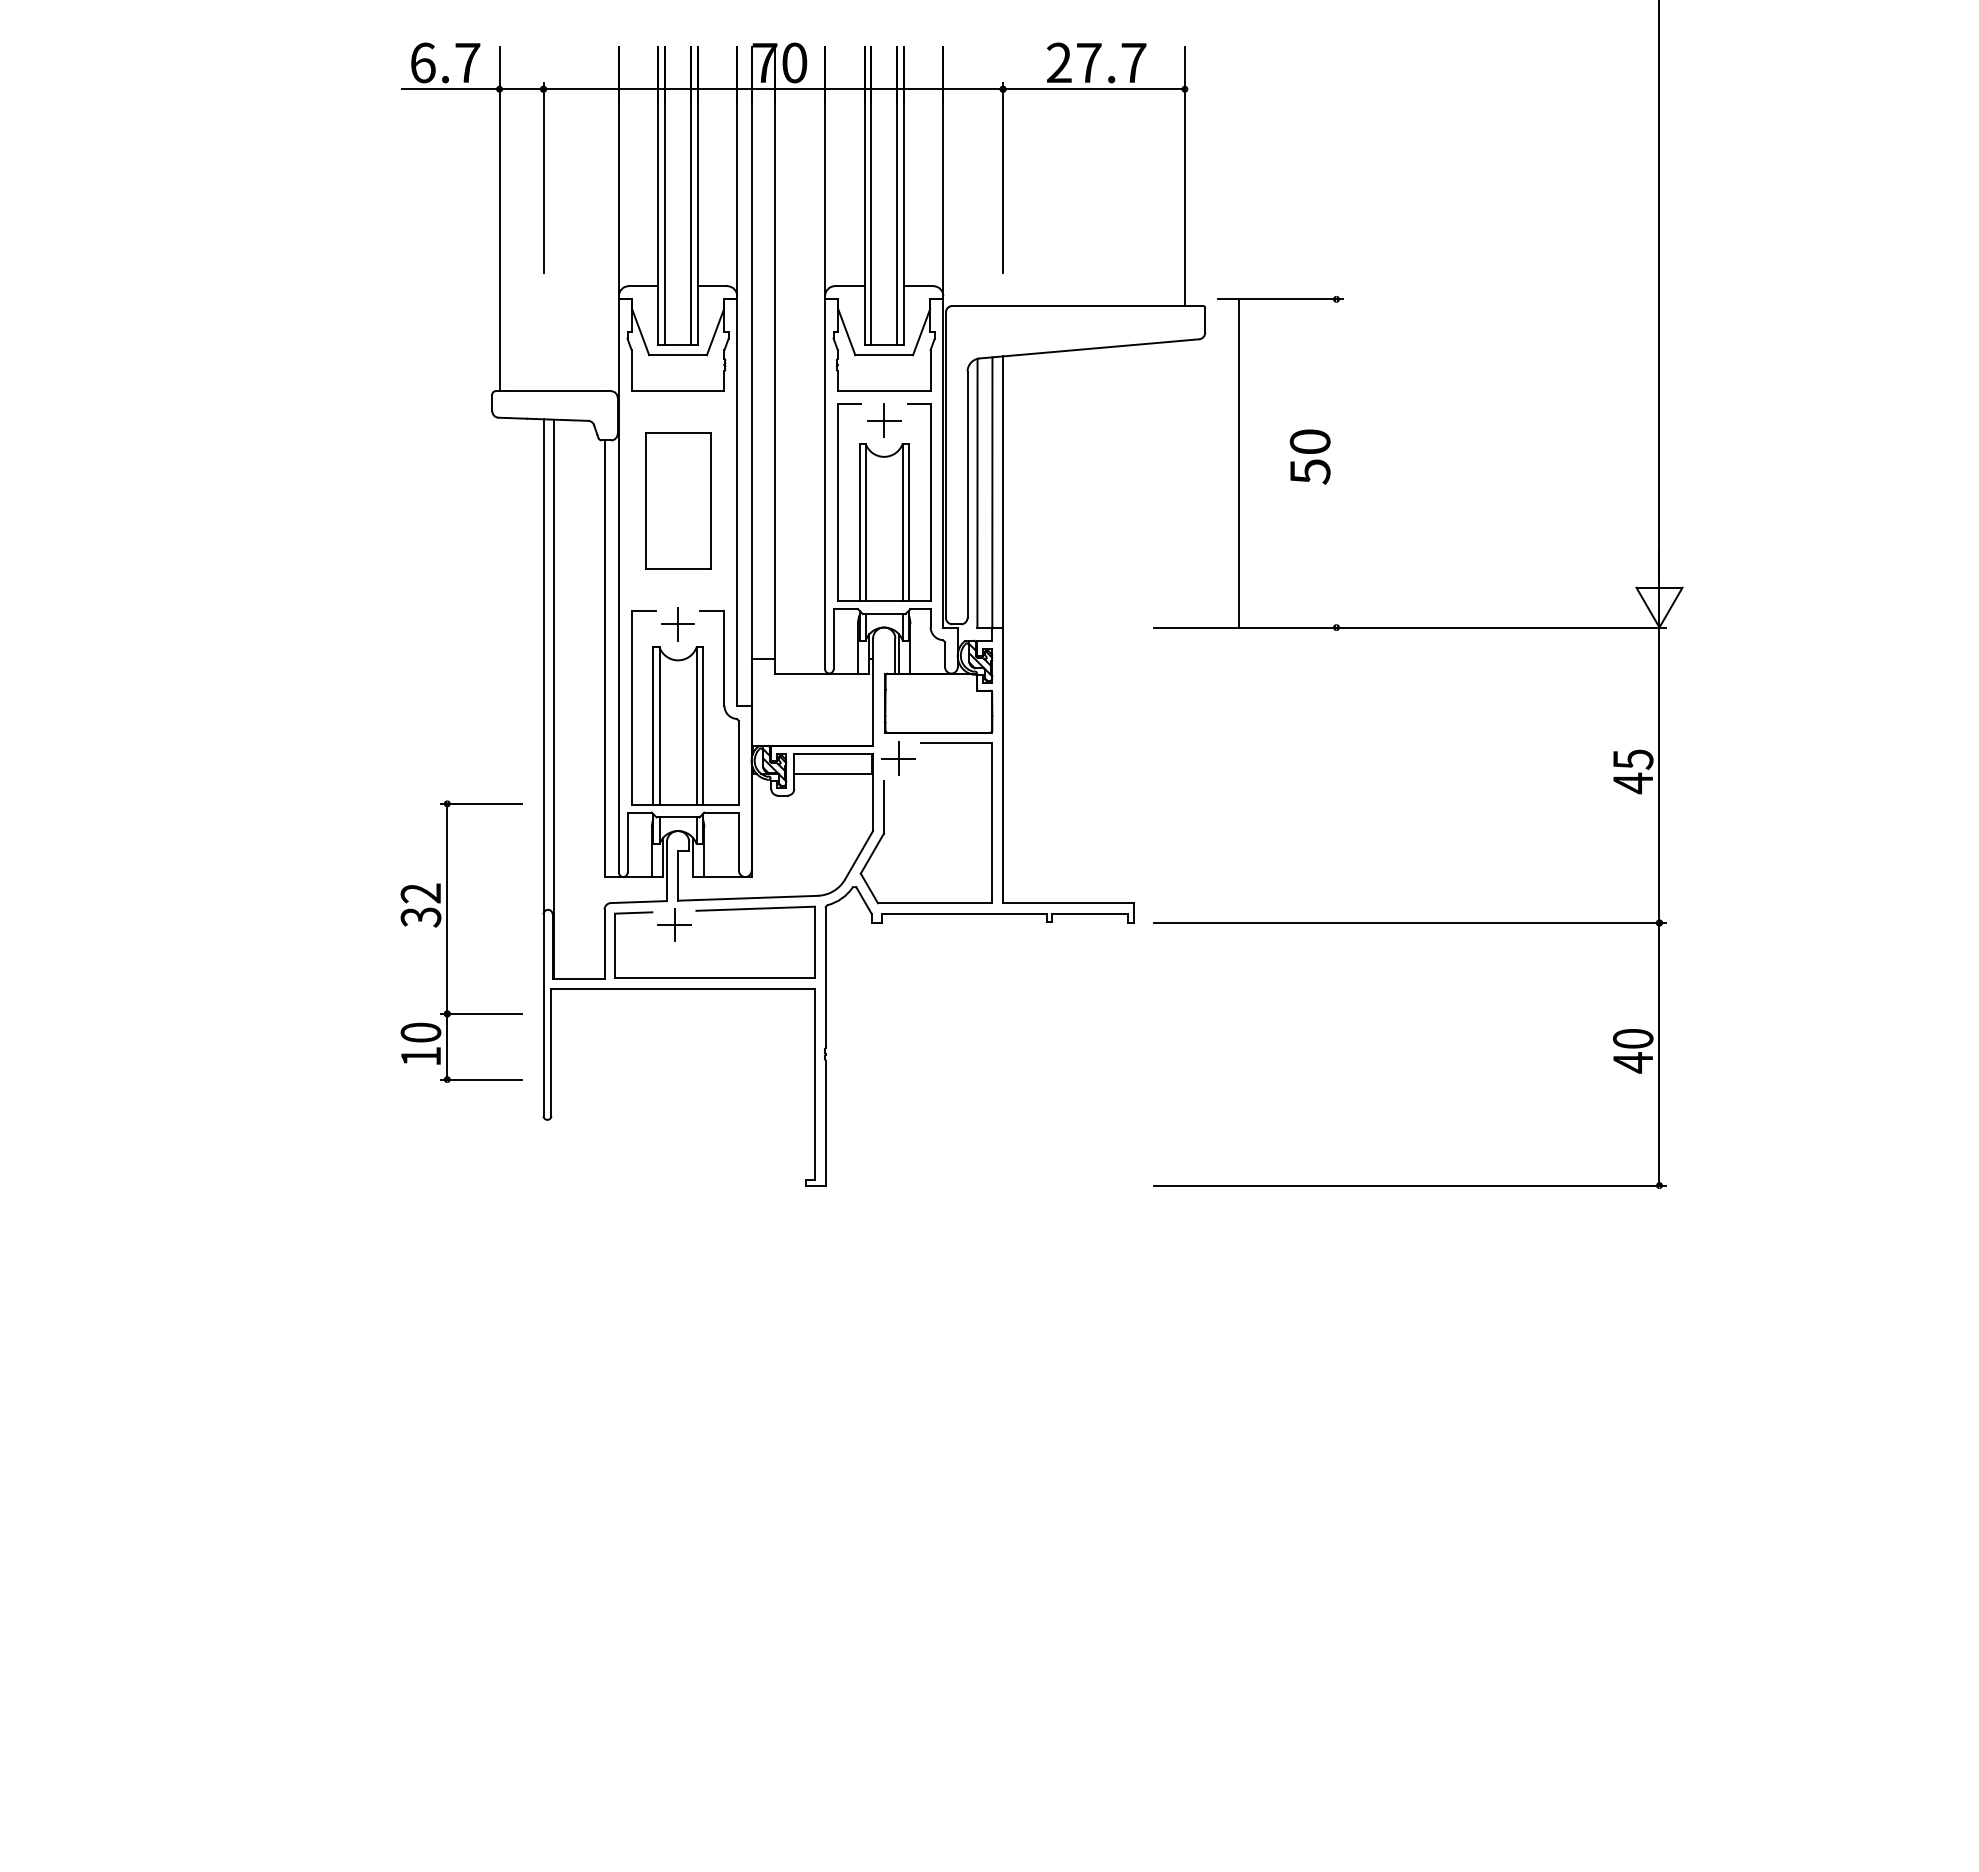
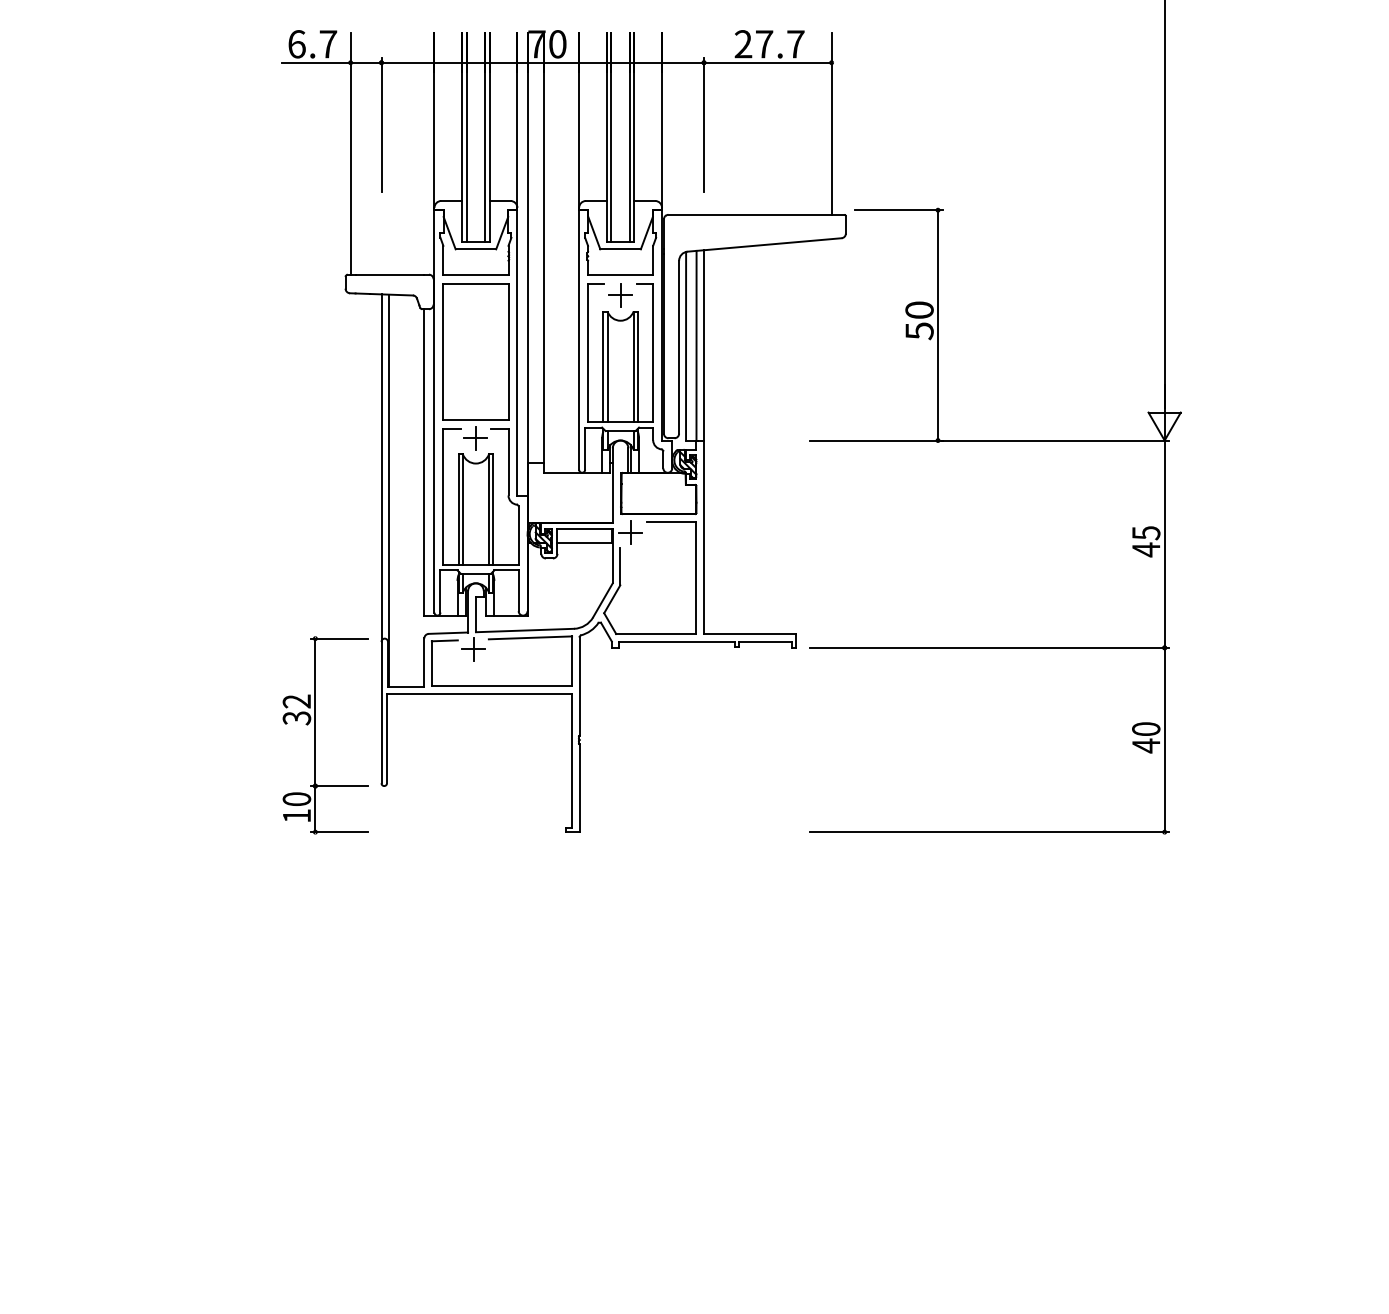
line: (1238, 463) -> (938, 325), moved
part: (677, 500) -> (475, 351), size x1.43
part: (447, 941) -> (315, 735), moved

